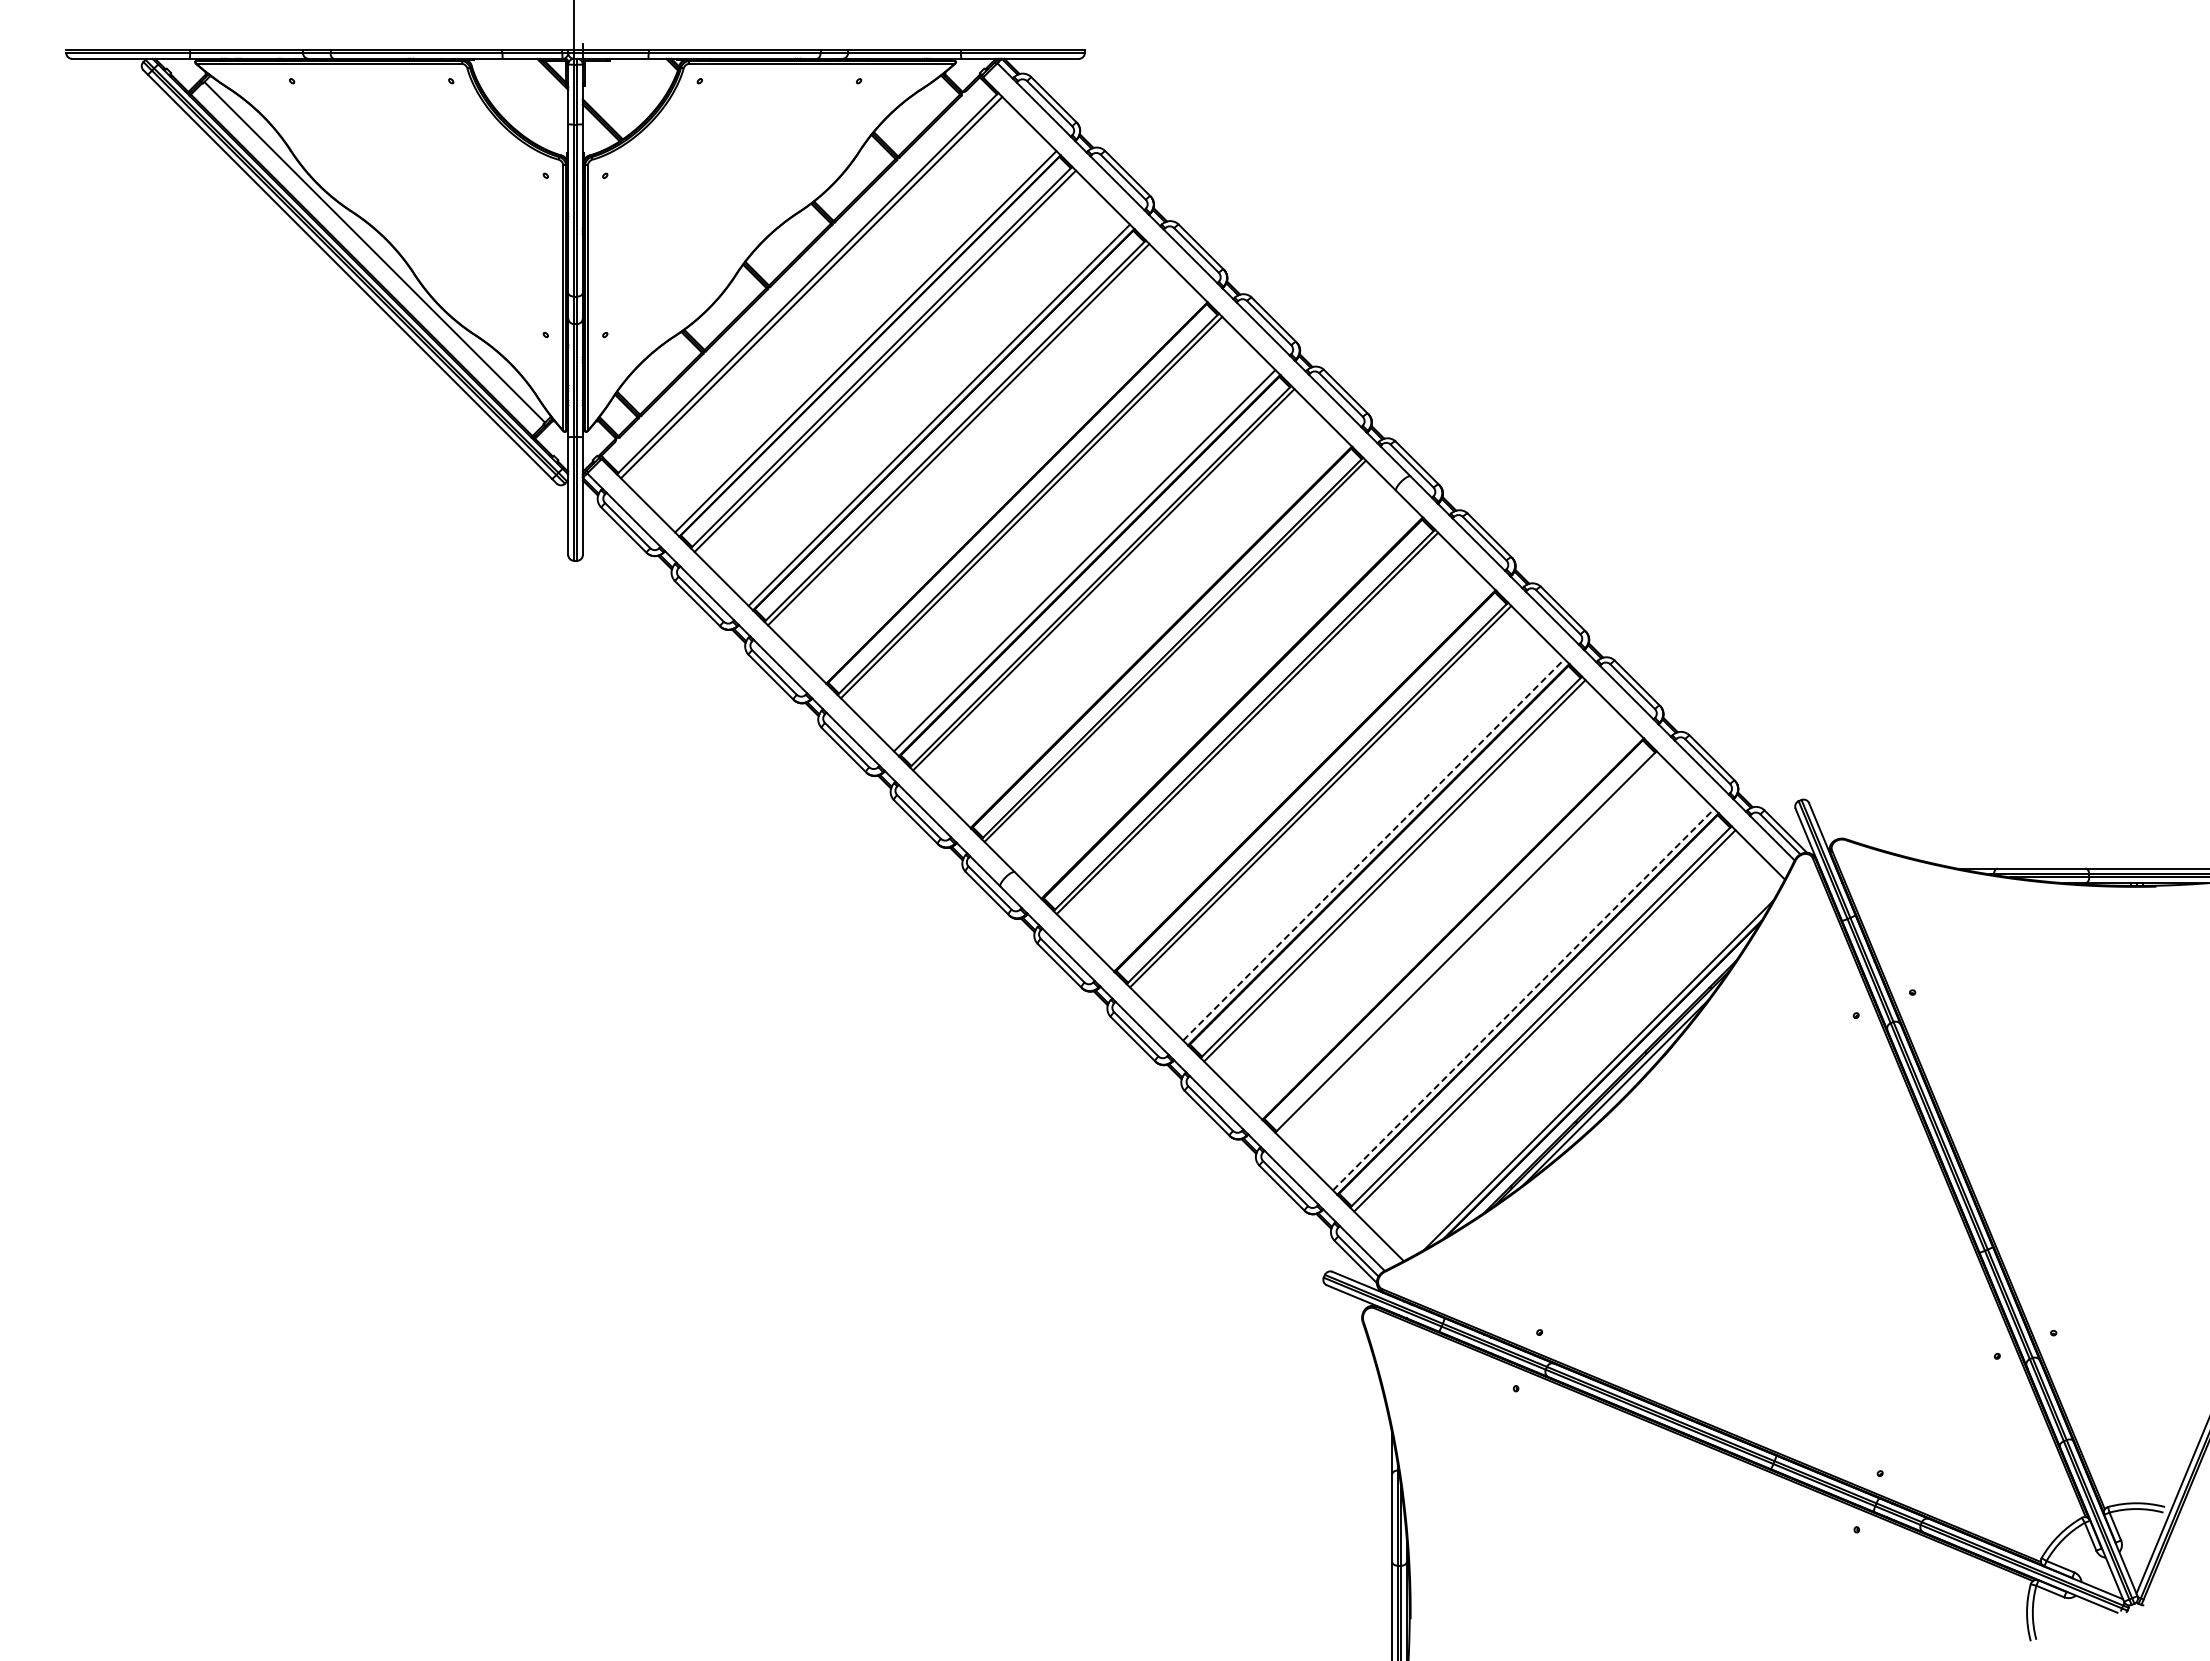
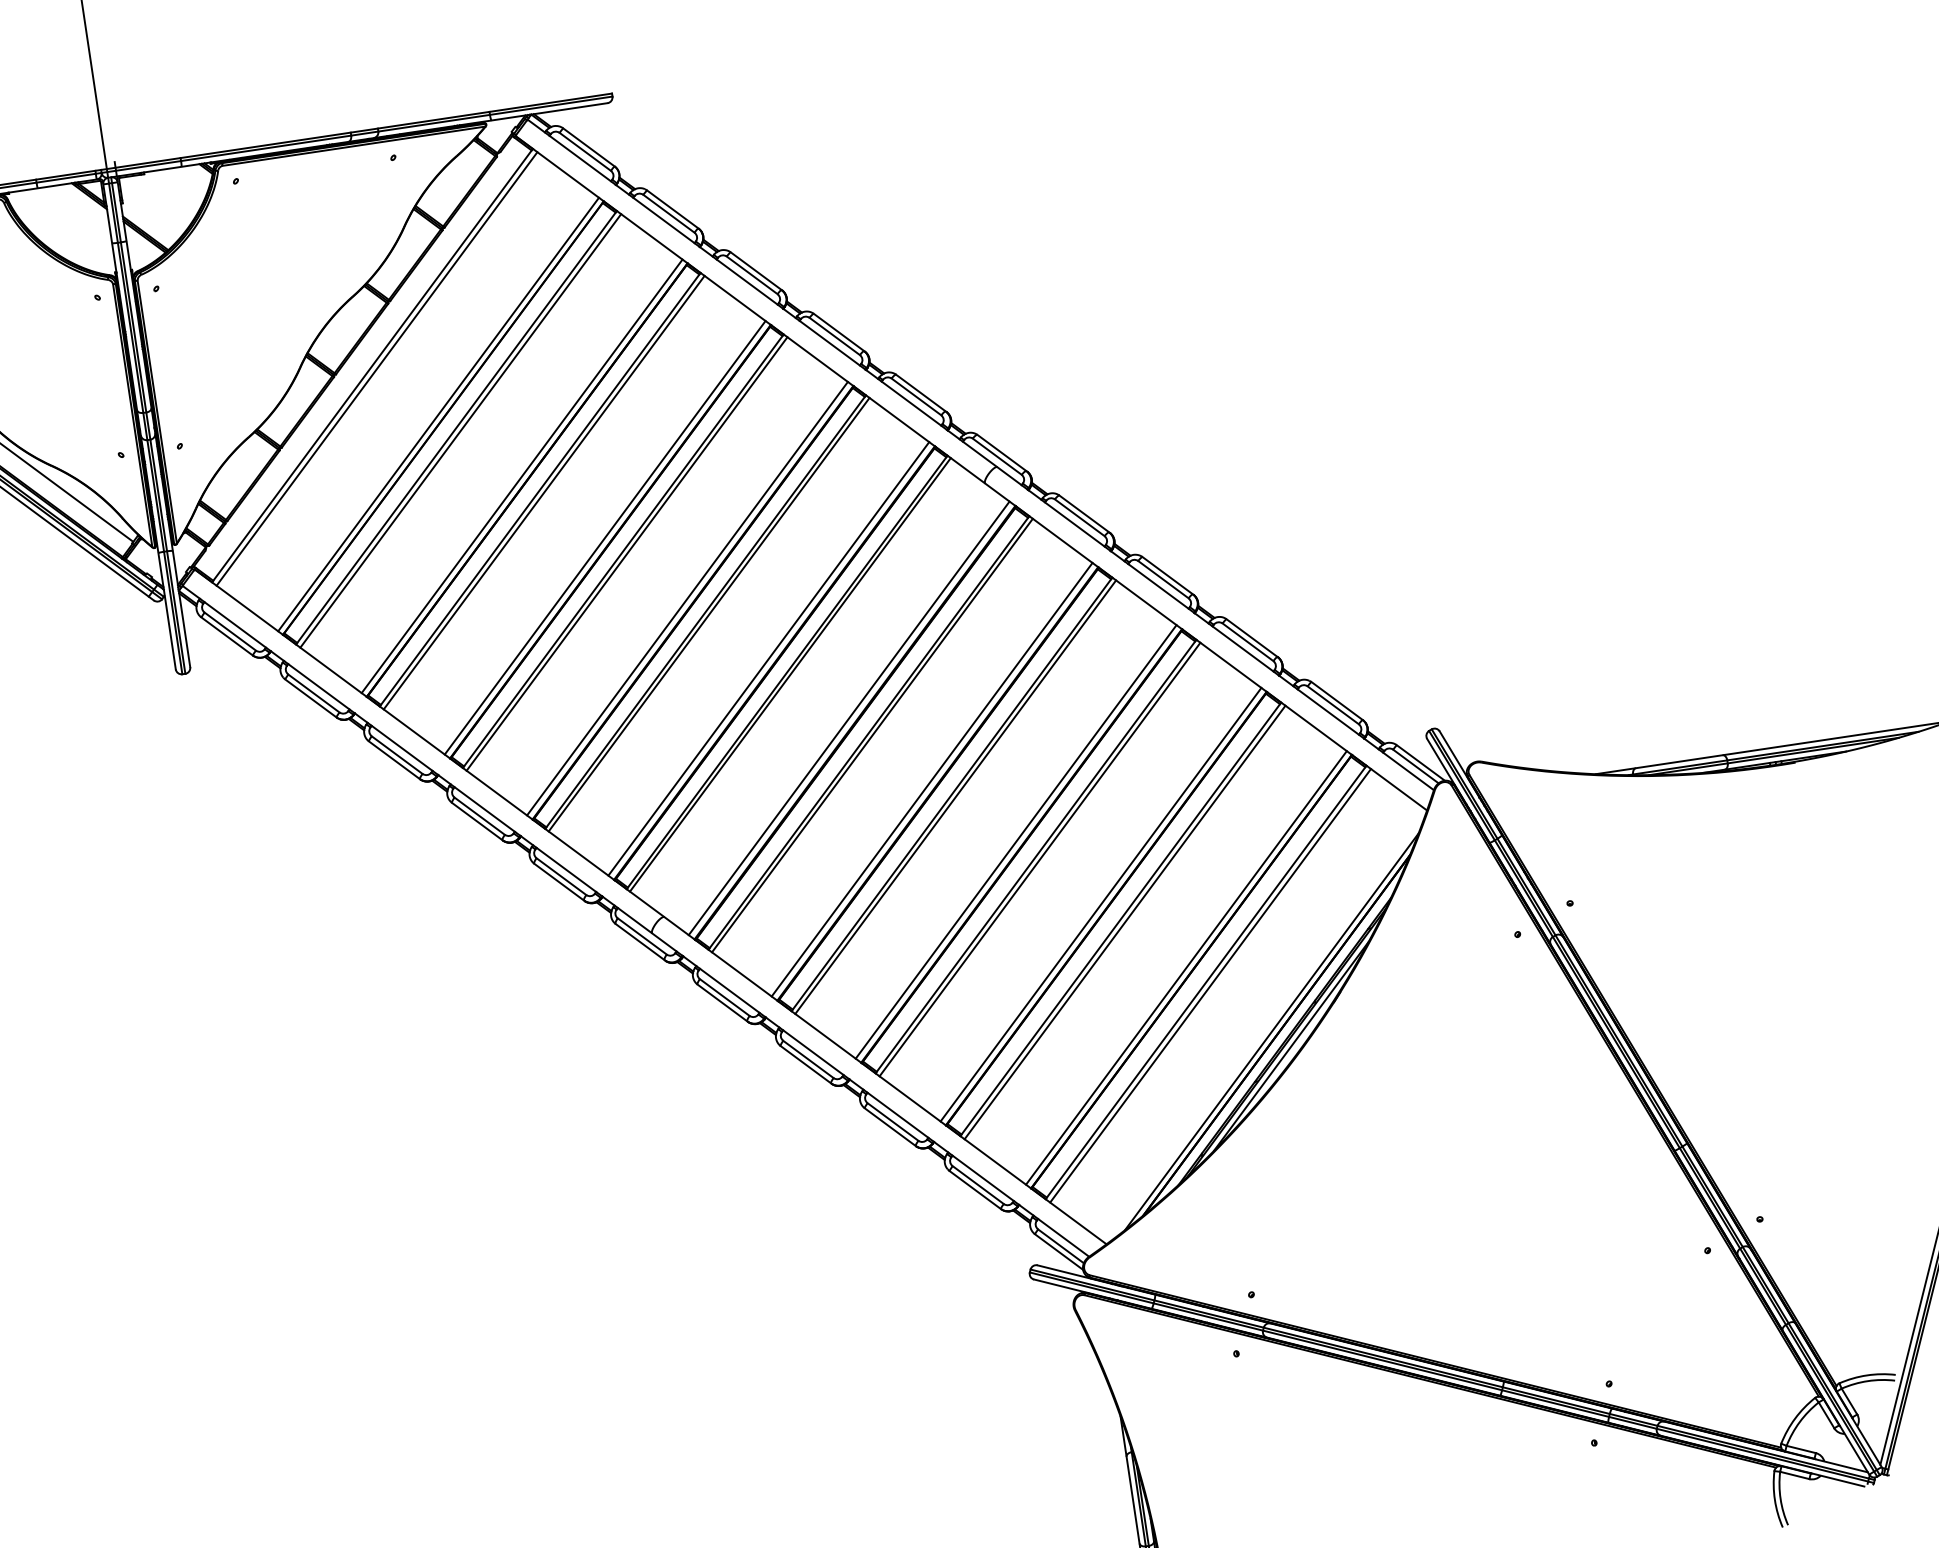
line: (1012, 488) -> (605, 537), added
line: (1156, 631) -> (768, 658), added
line: (1226, 702) -> (848, 717), added
line: (1299, 775) -> (931, 779), added
line: (1373, 849) -> (1015, 841), dashed -> solid
line: (1448, 924) -> (1100, 904), added
line: (1469, 945) -> (1124, 922), added
line: (1523, 999) -> (1186, 967), dashed -> solid

